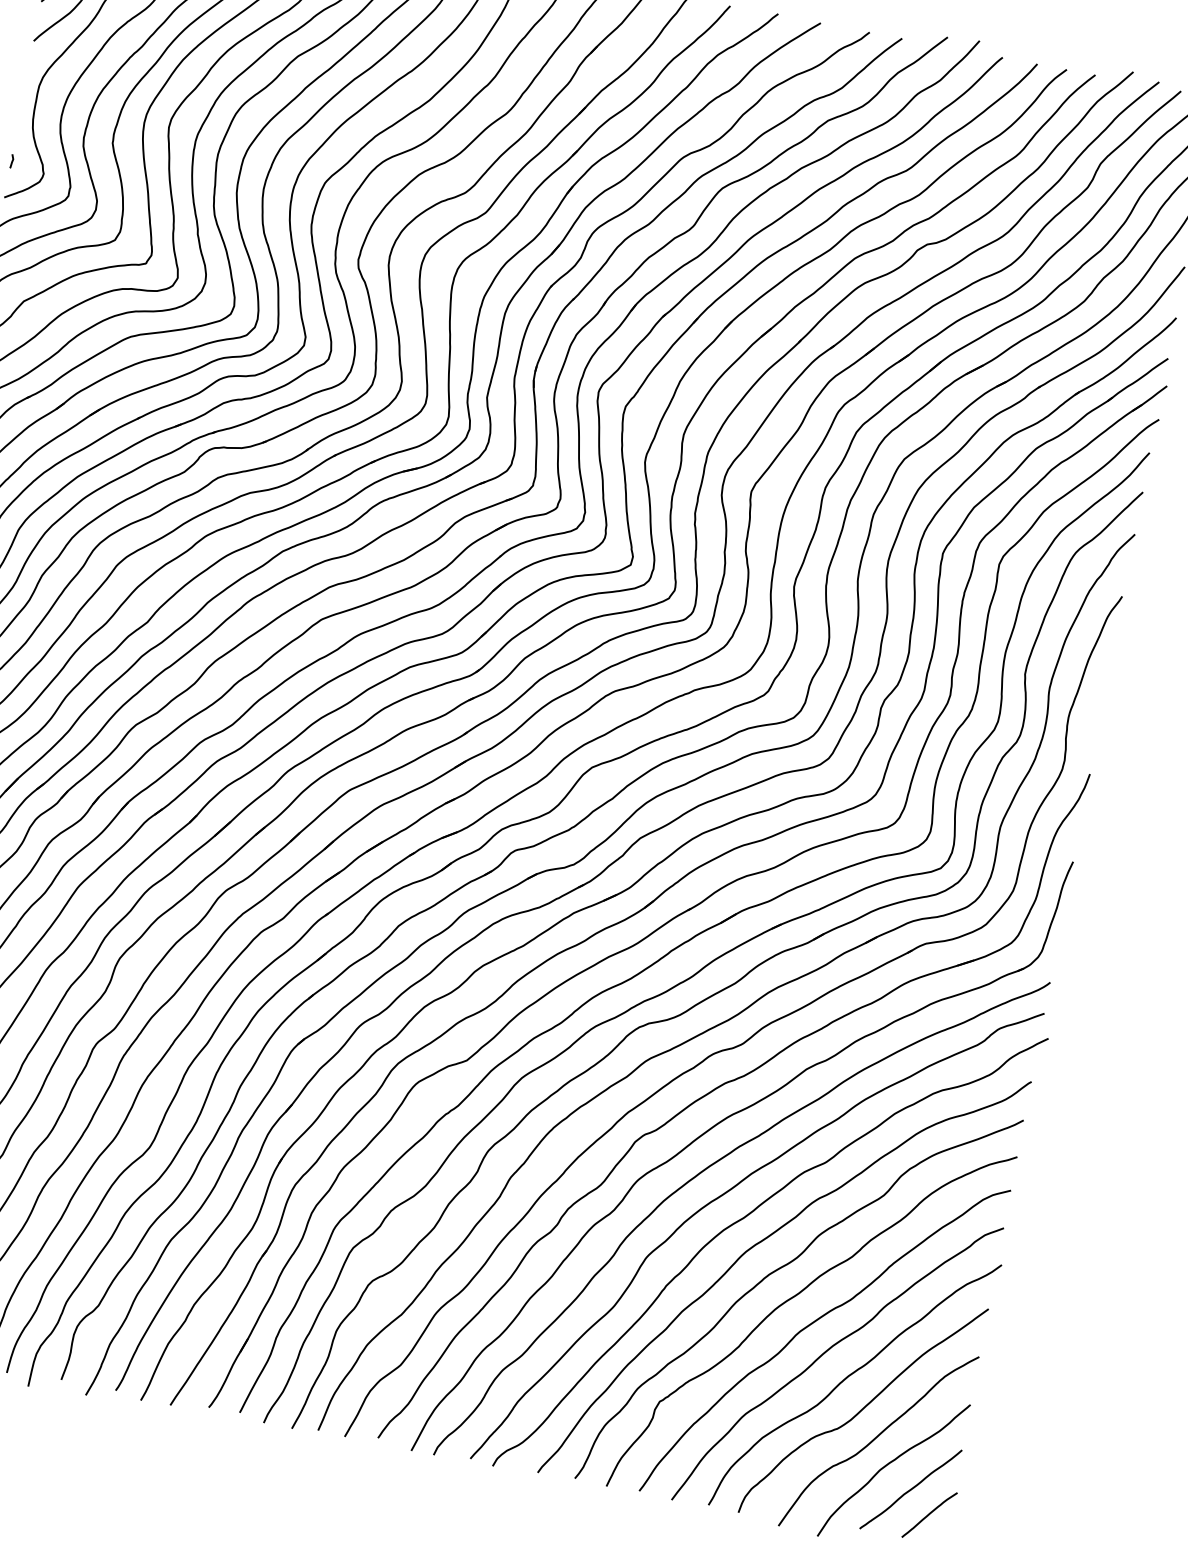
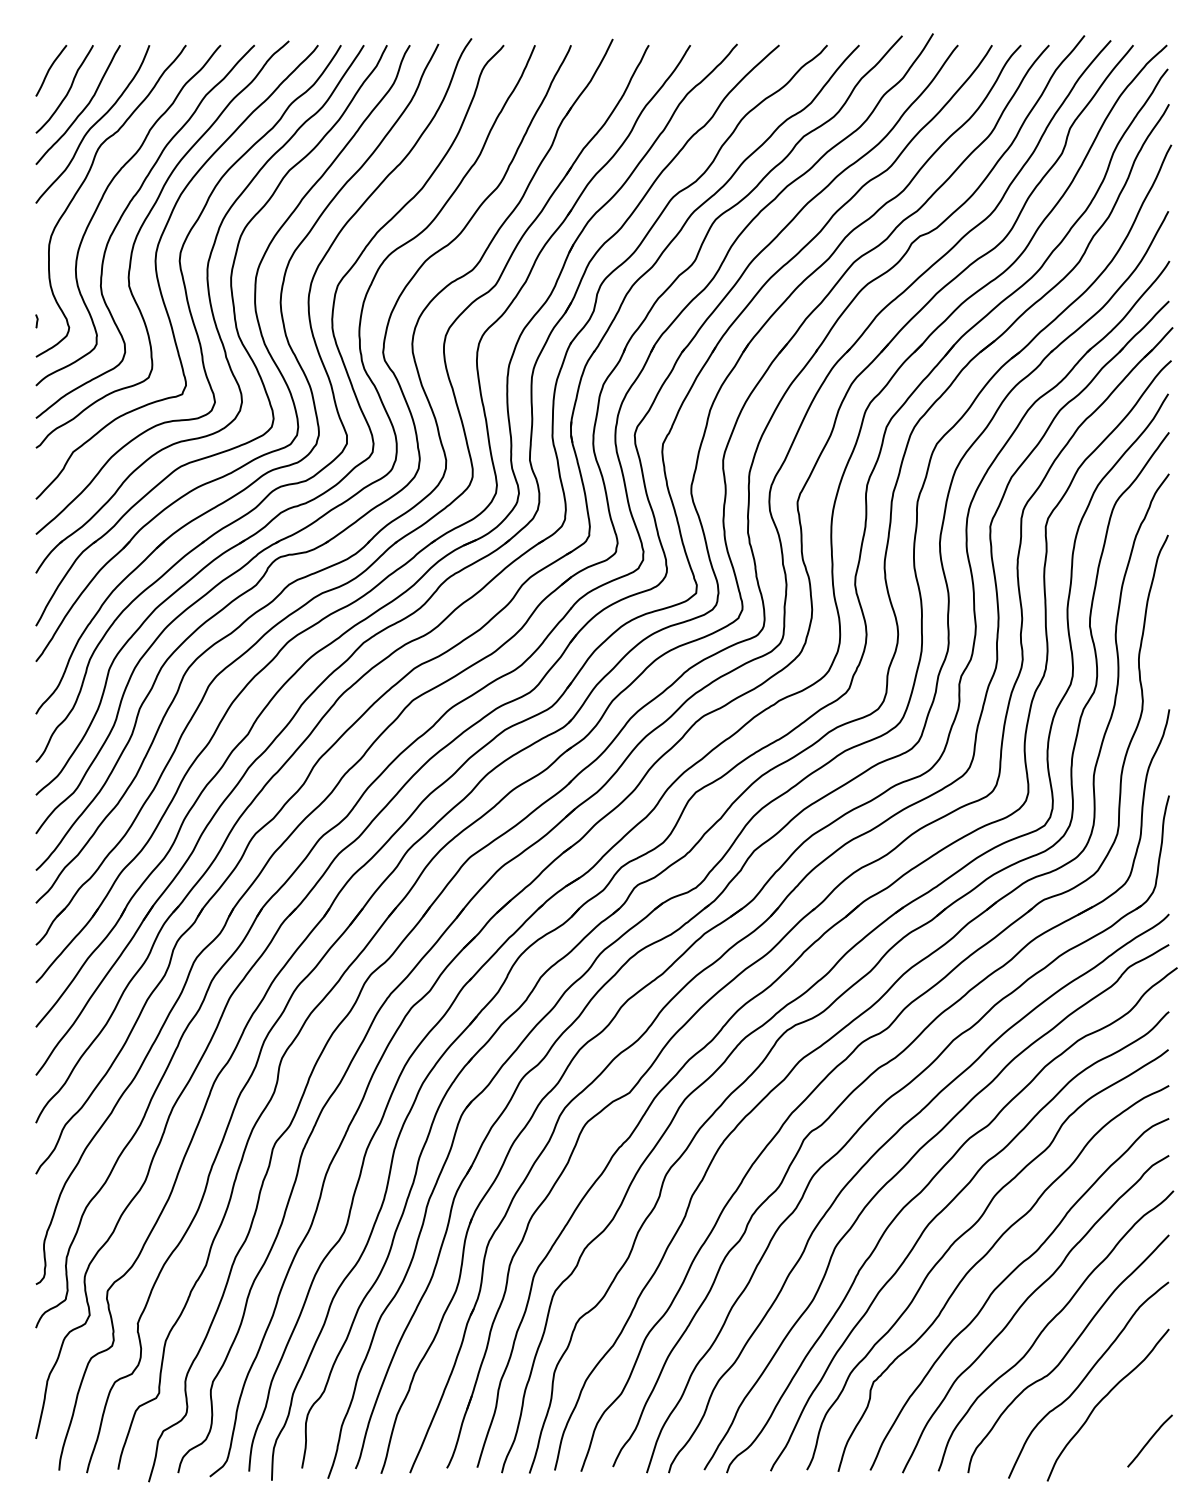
curve: (910, 1488) -> (1127, 1419), removed

